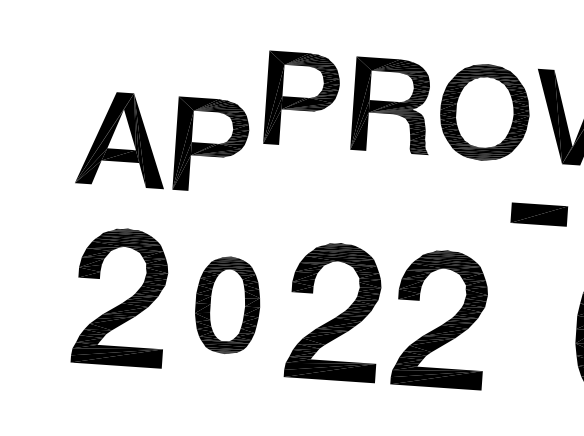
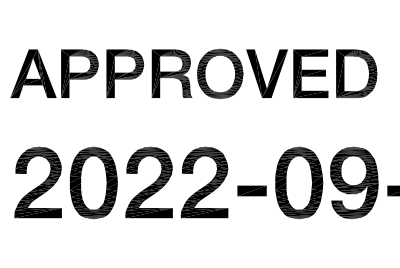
part: (151, 146) -> (48, 76), moved
part: (538, 213) -> (251, 190), moved
part: (227, 304) -> (93, 182), size x1.43

